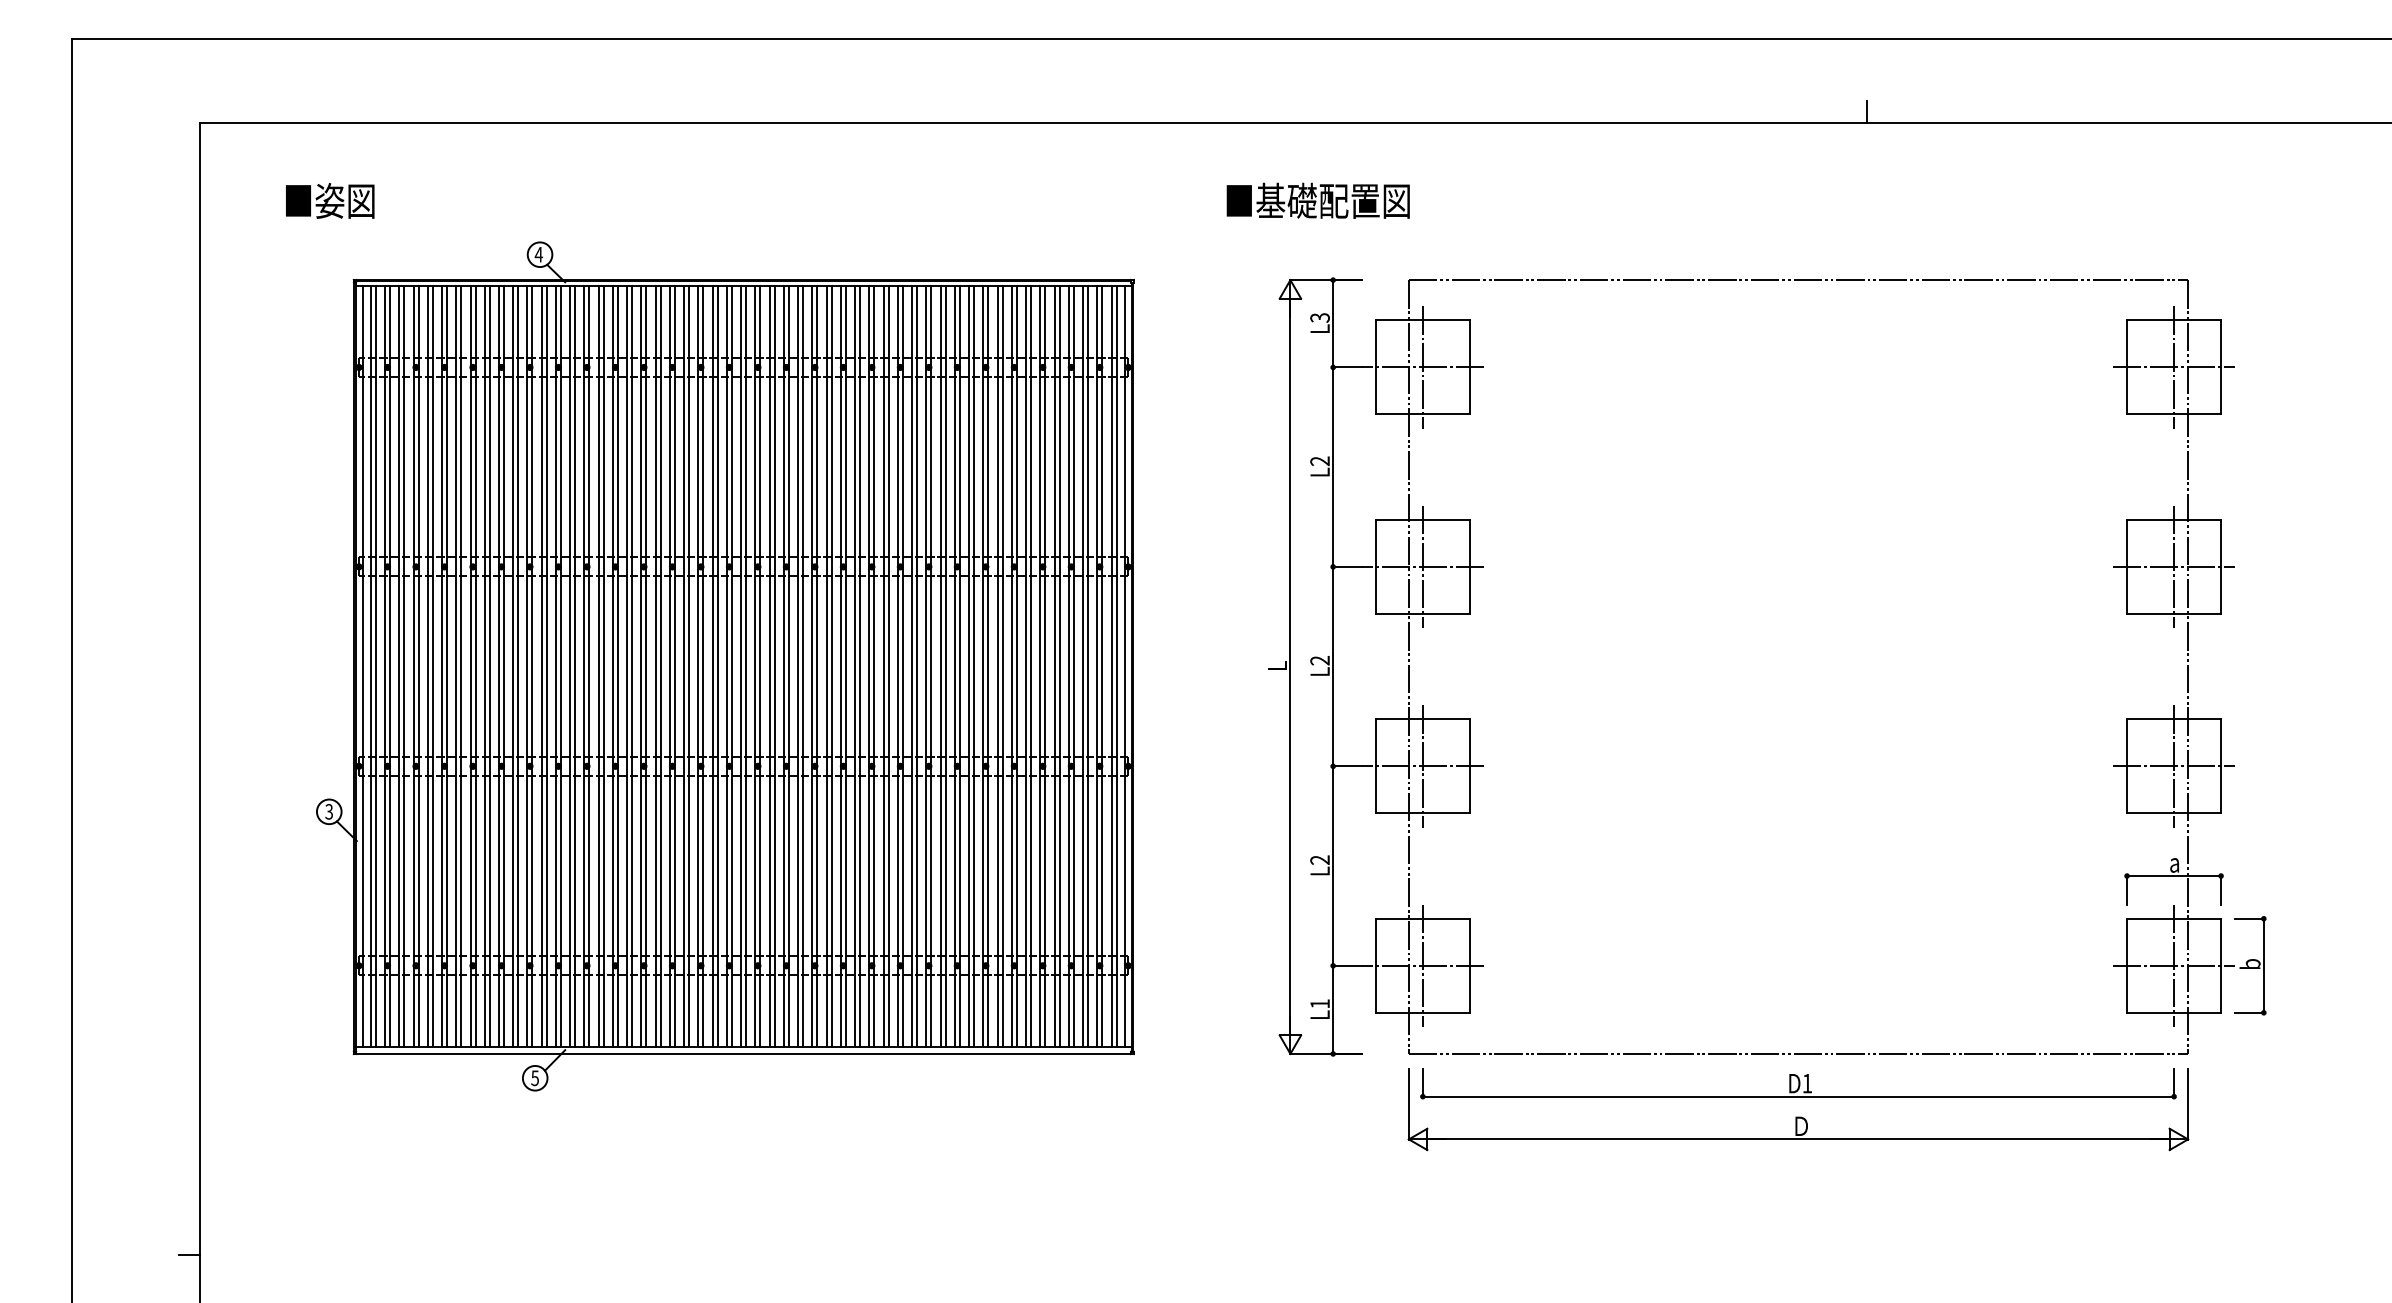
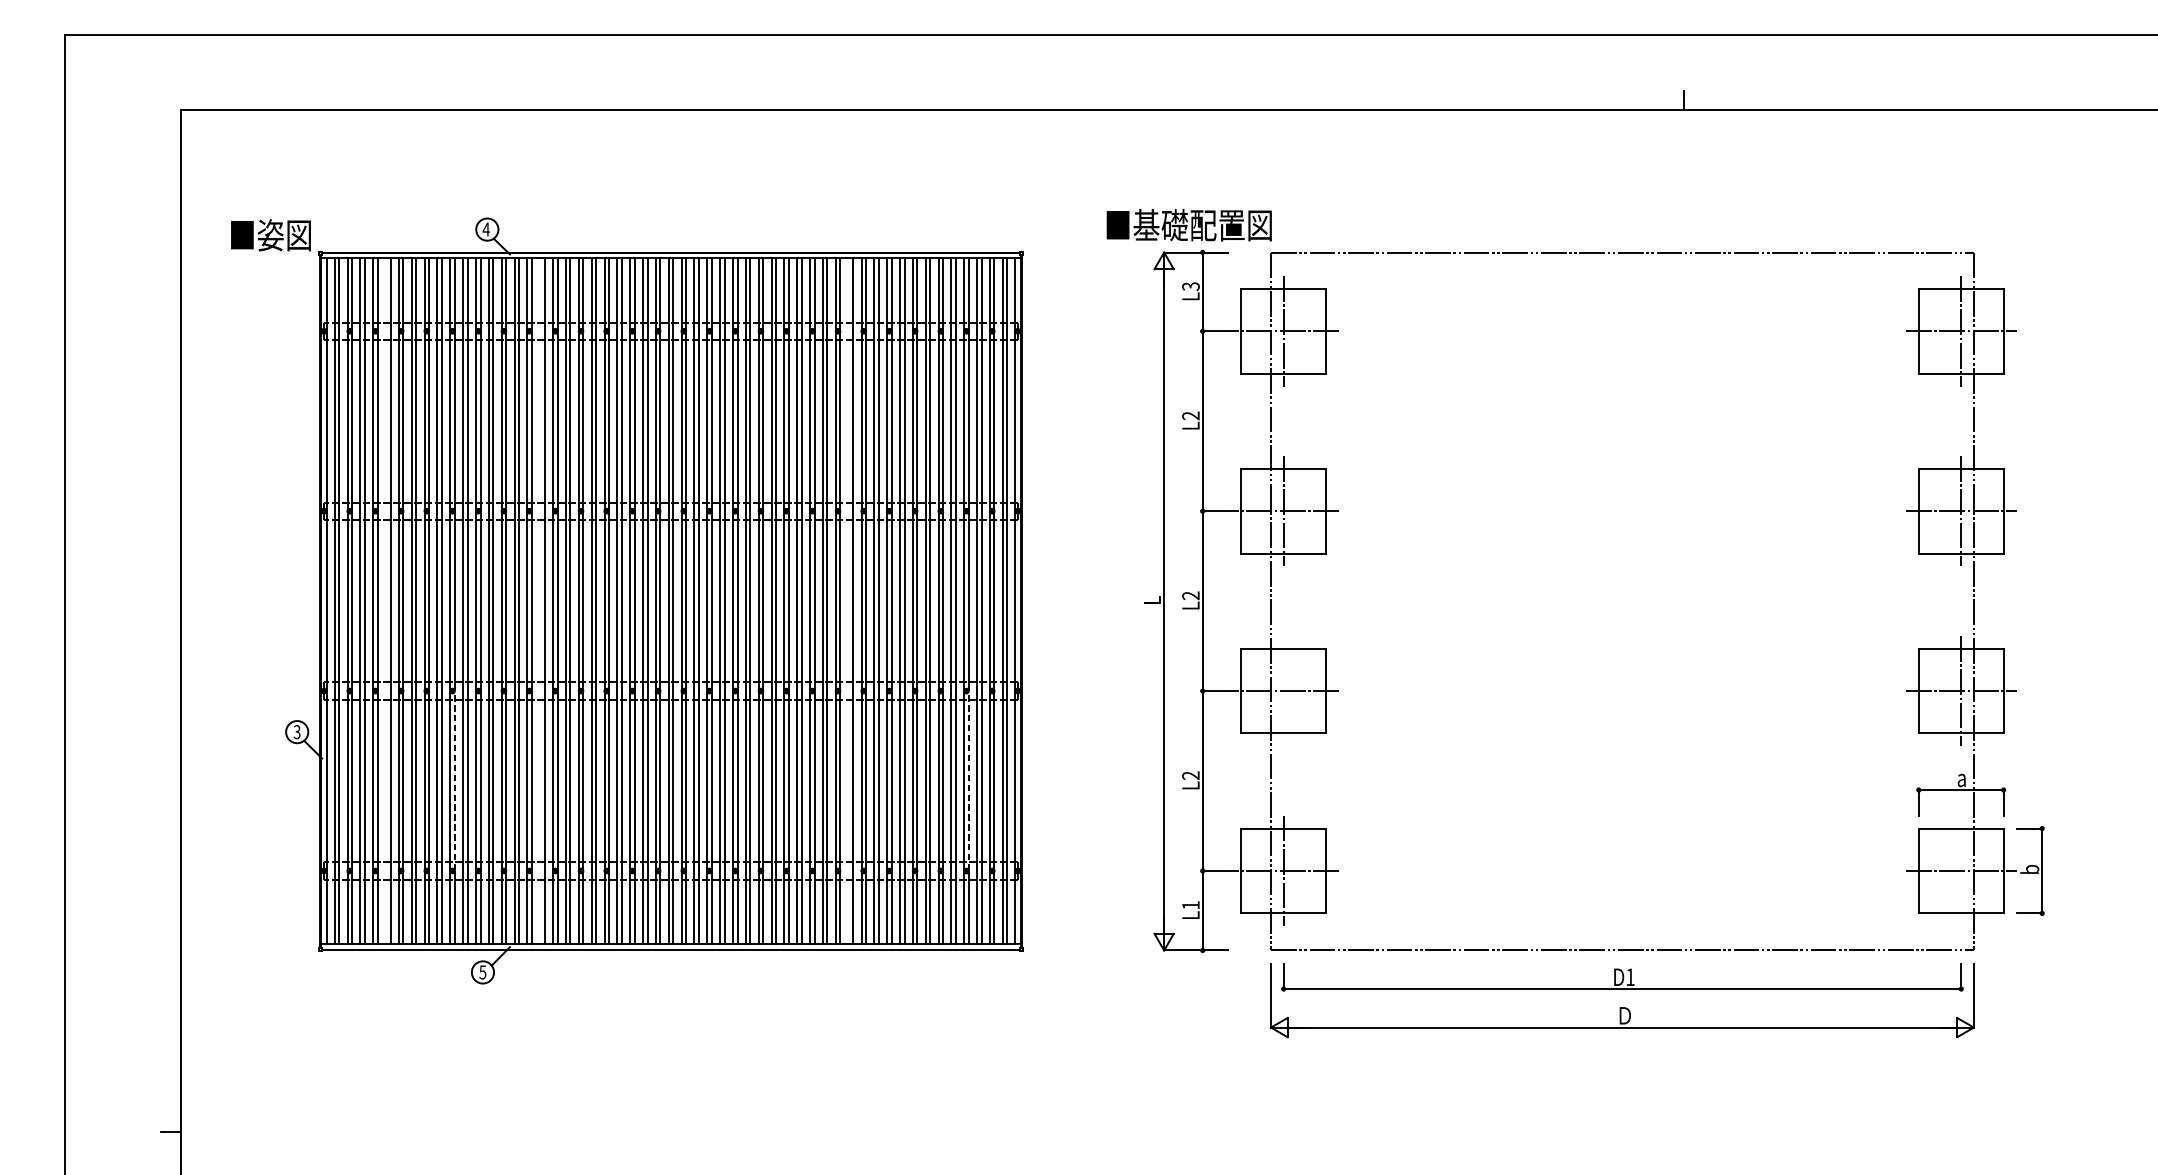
text: (330, 200) -> (271, 234), moved
text: (1317, 200) -> (1188, 224), moved
line: (427, 666) -> (385, 601), removed
line: (598, 666) -> (540, 601), removed
line: (940, 666) -> (848, 601), removed
line: (1422, 766) -> (1283, 691), removed
line: (503, 866) -> (454, 781), solid -> dashed
line: (1073, 866) -> (968, 781), solid -> dashed
line: (2174, 965) -> (1961, 870), removed

